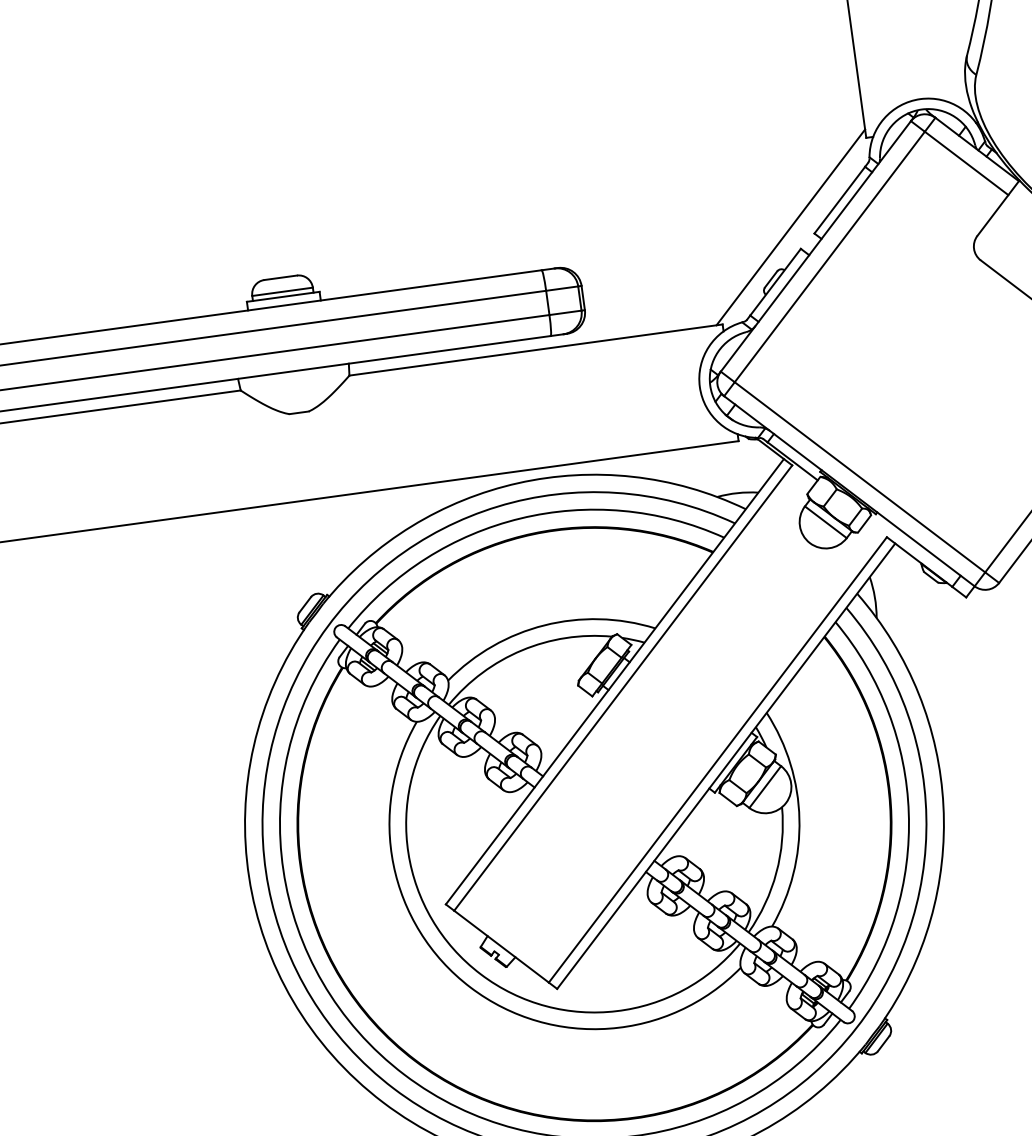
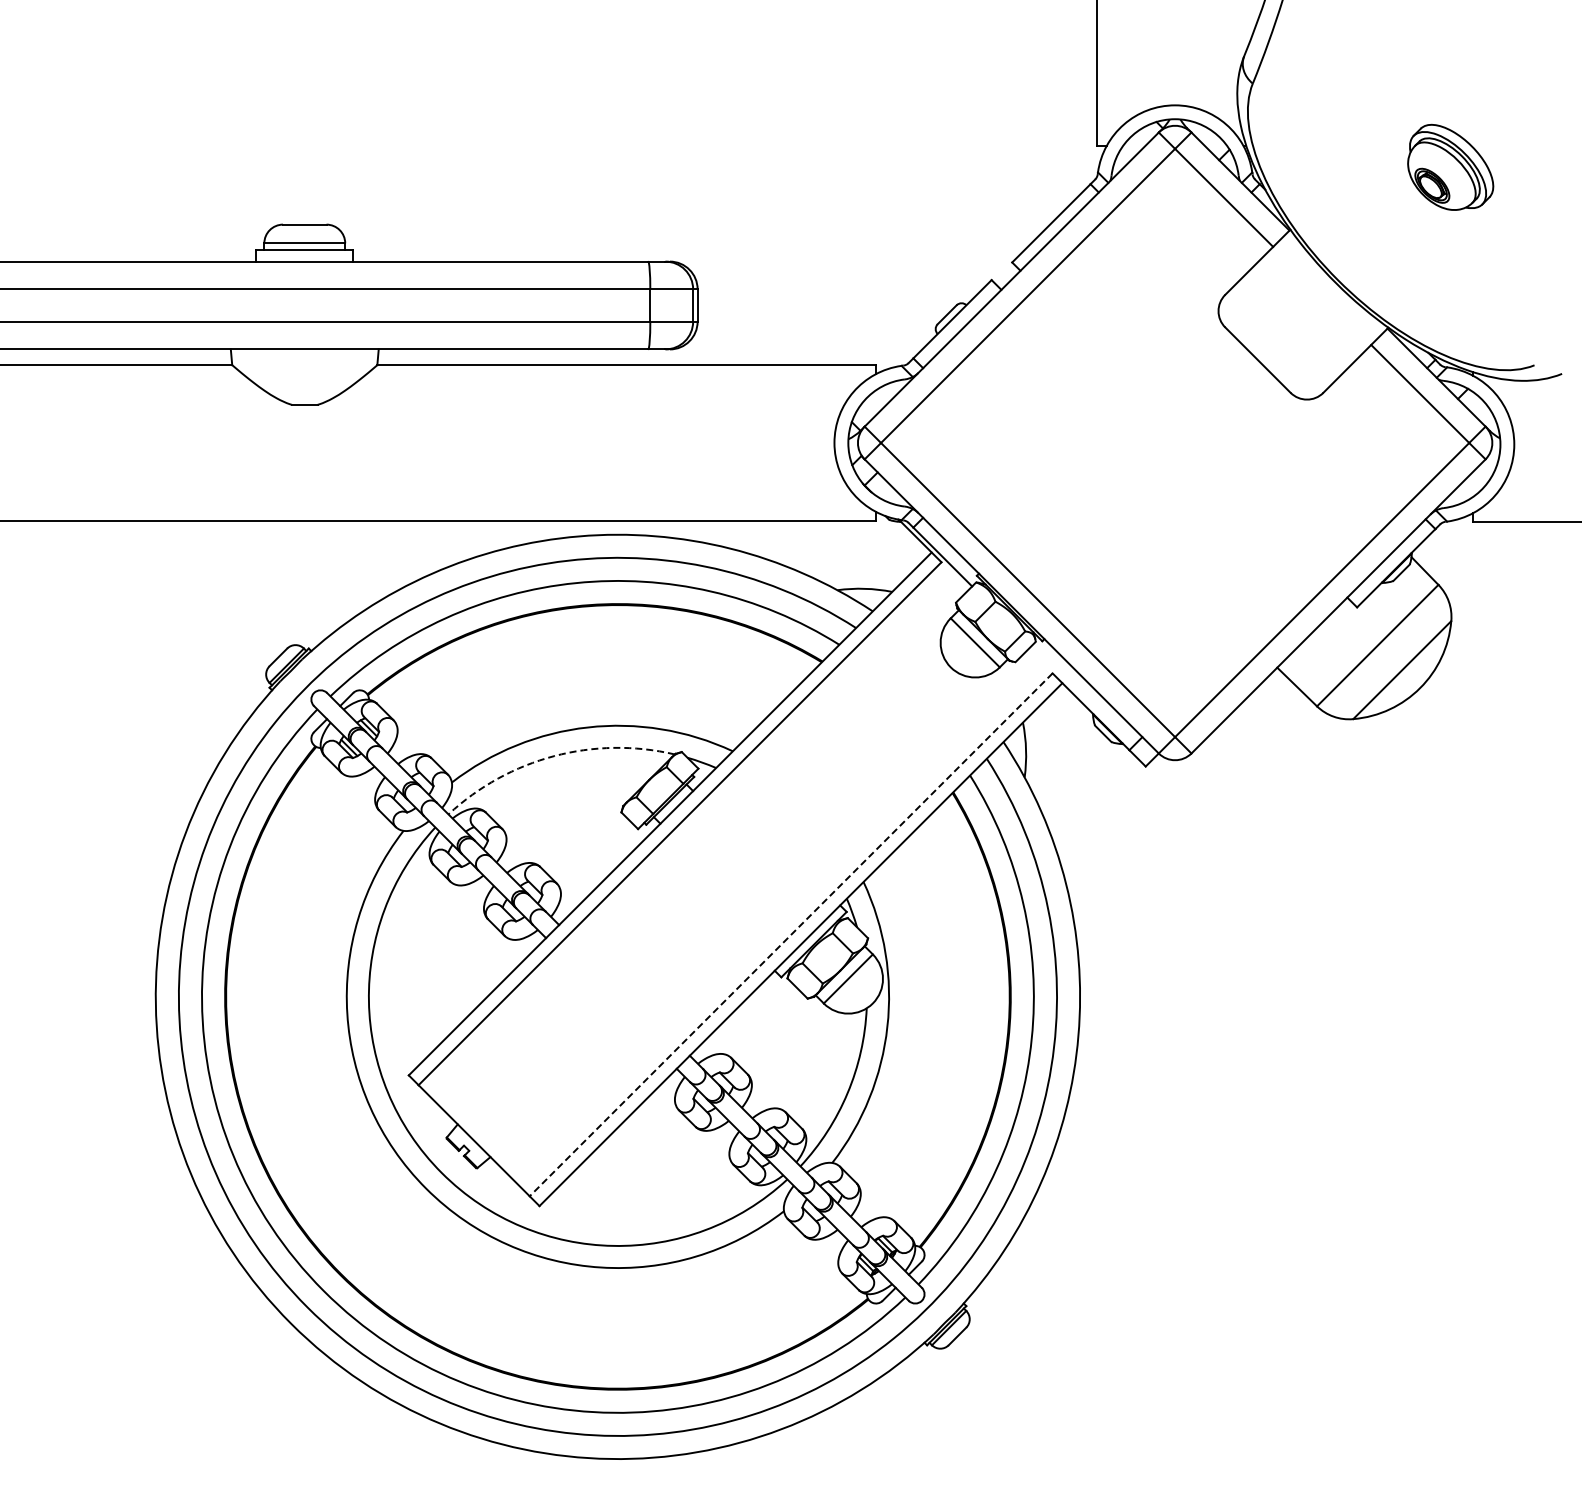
line: (790, 227) -> (982, 250), removed
arc: (522, 650) -> (554, 756), solid -> dashed
line: (718, 759) -> (791, 934), solid -> dashed

